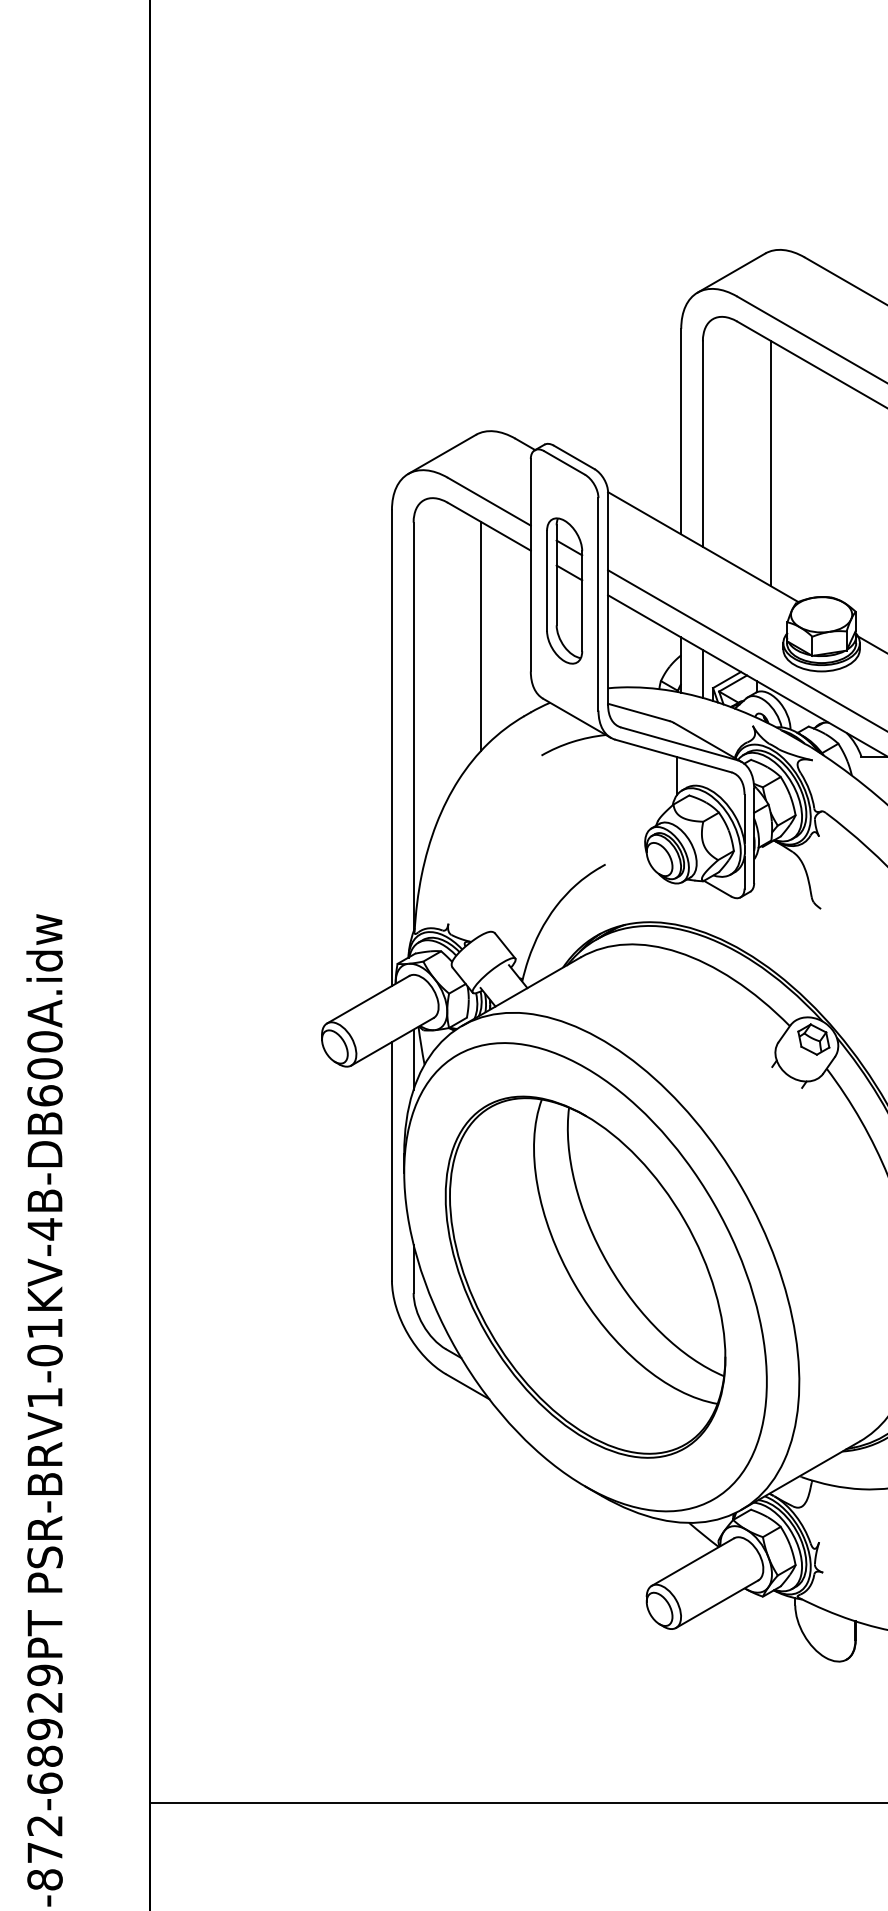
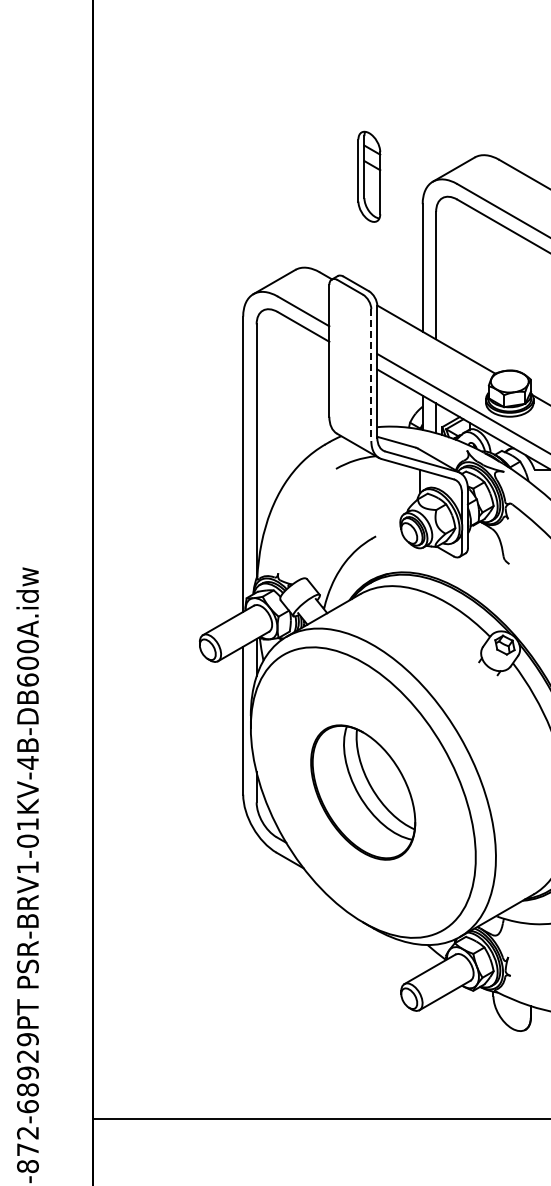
line: (771, 463) -> (478, 287), removed
part: (564, 590) -> (369, 176), moved
line: (598, 604) -> (371, 375), solid -> dashed
line: (481, 635) -> (298, 394), removed
part: (584, 1277) -> (362, 792), size x0.6

